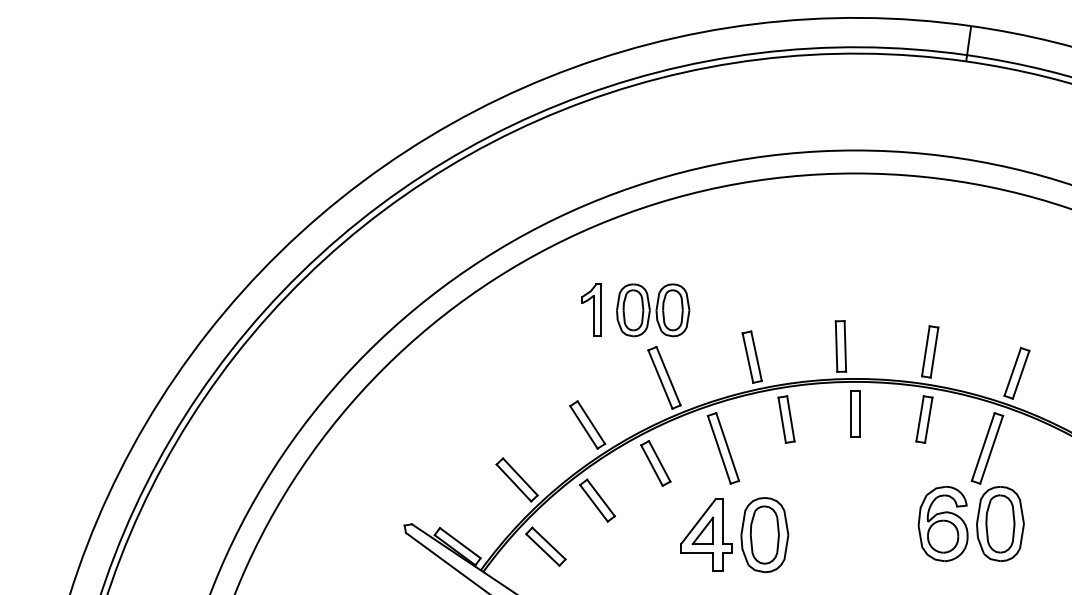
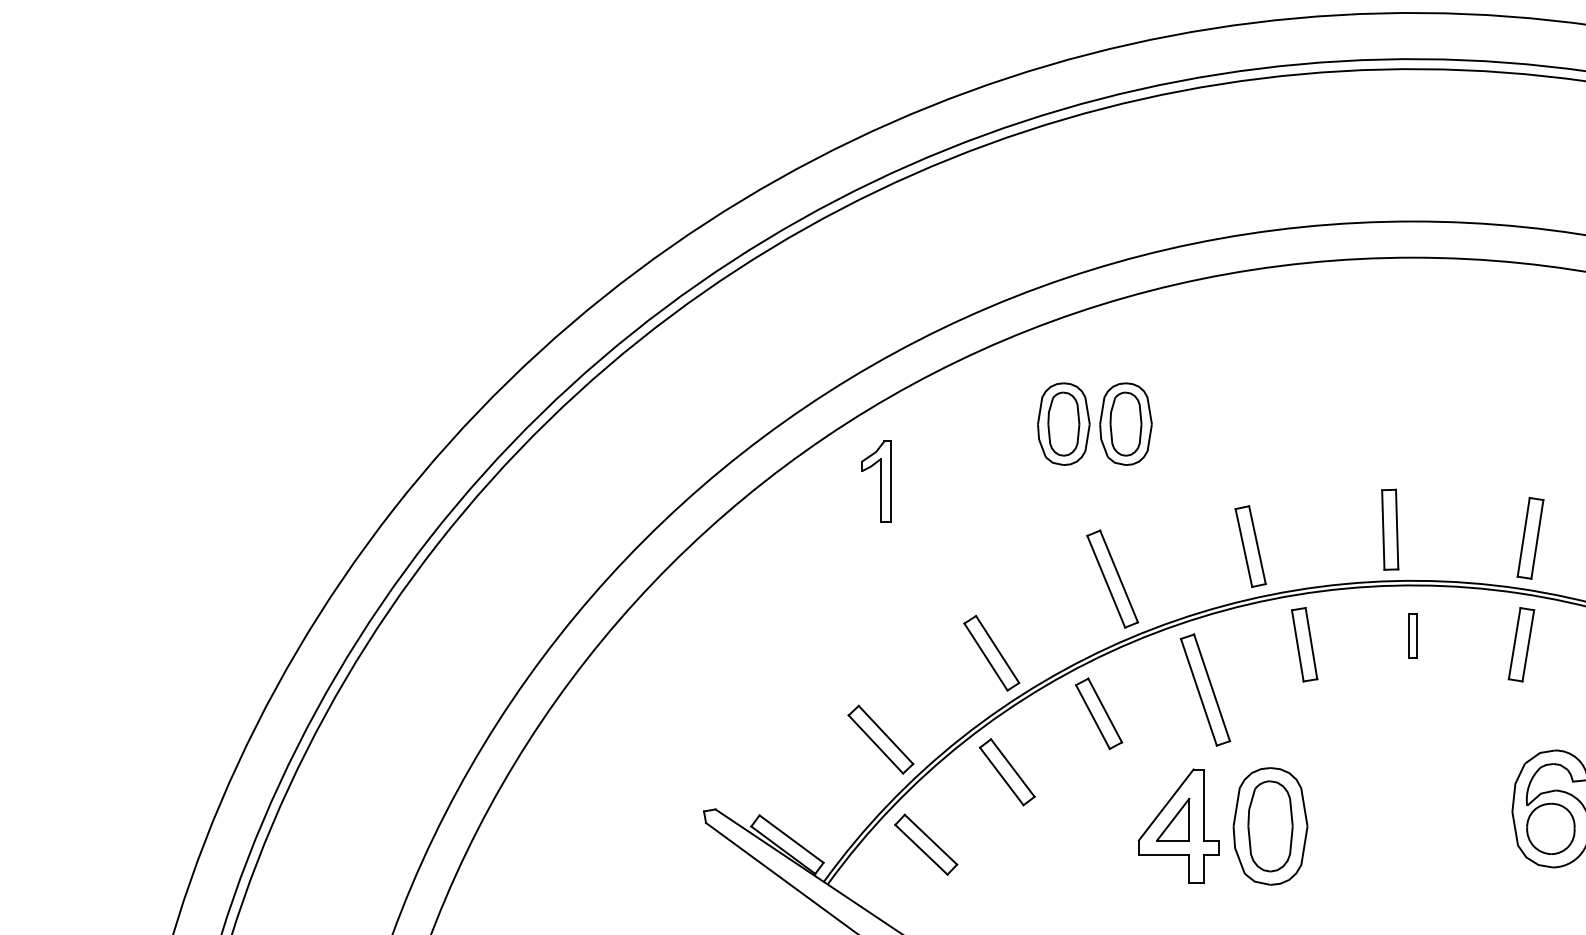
part: (591, 309) -> (876, 481), moved
part: (653, 310) -> (1095, 424), moved
part: (855, 413) -> (1413, 635), size x0.6

